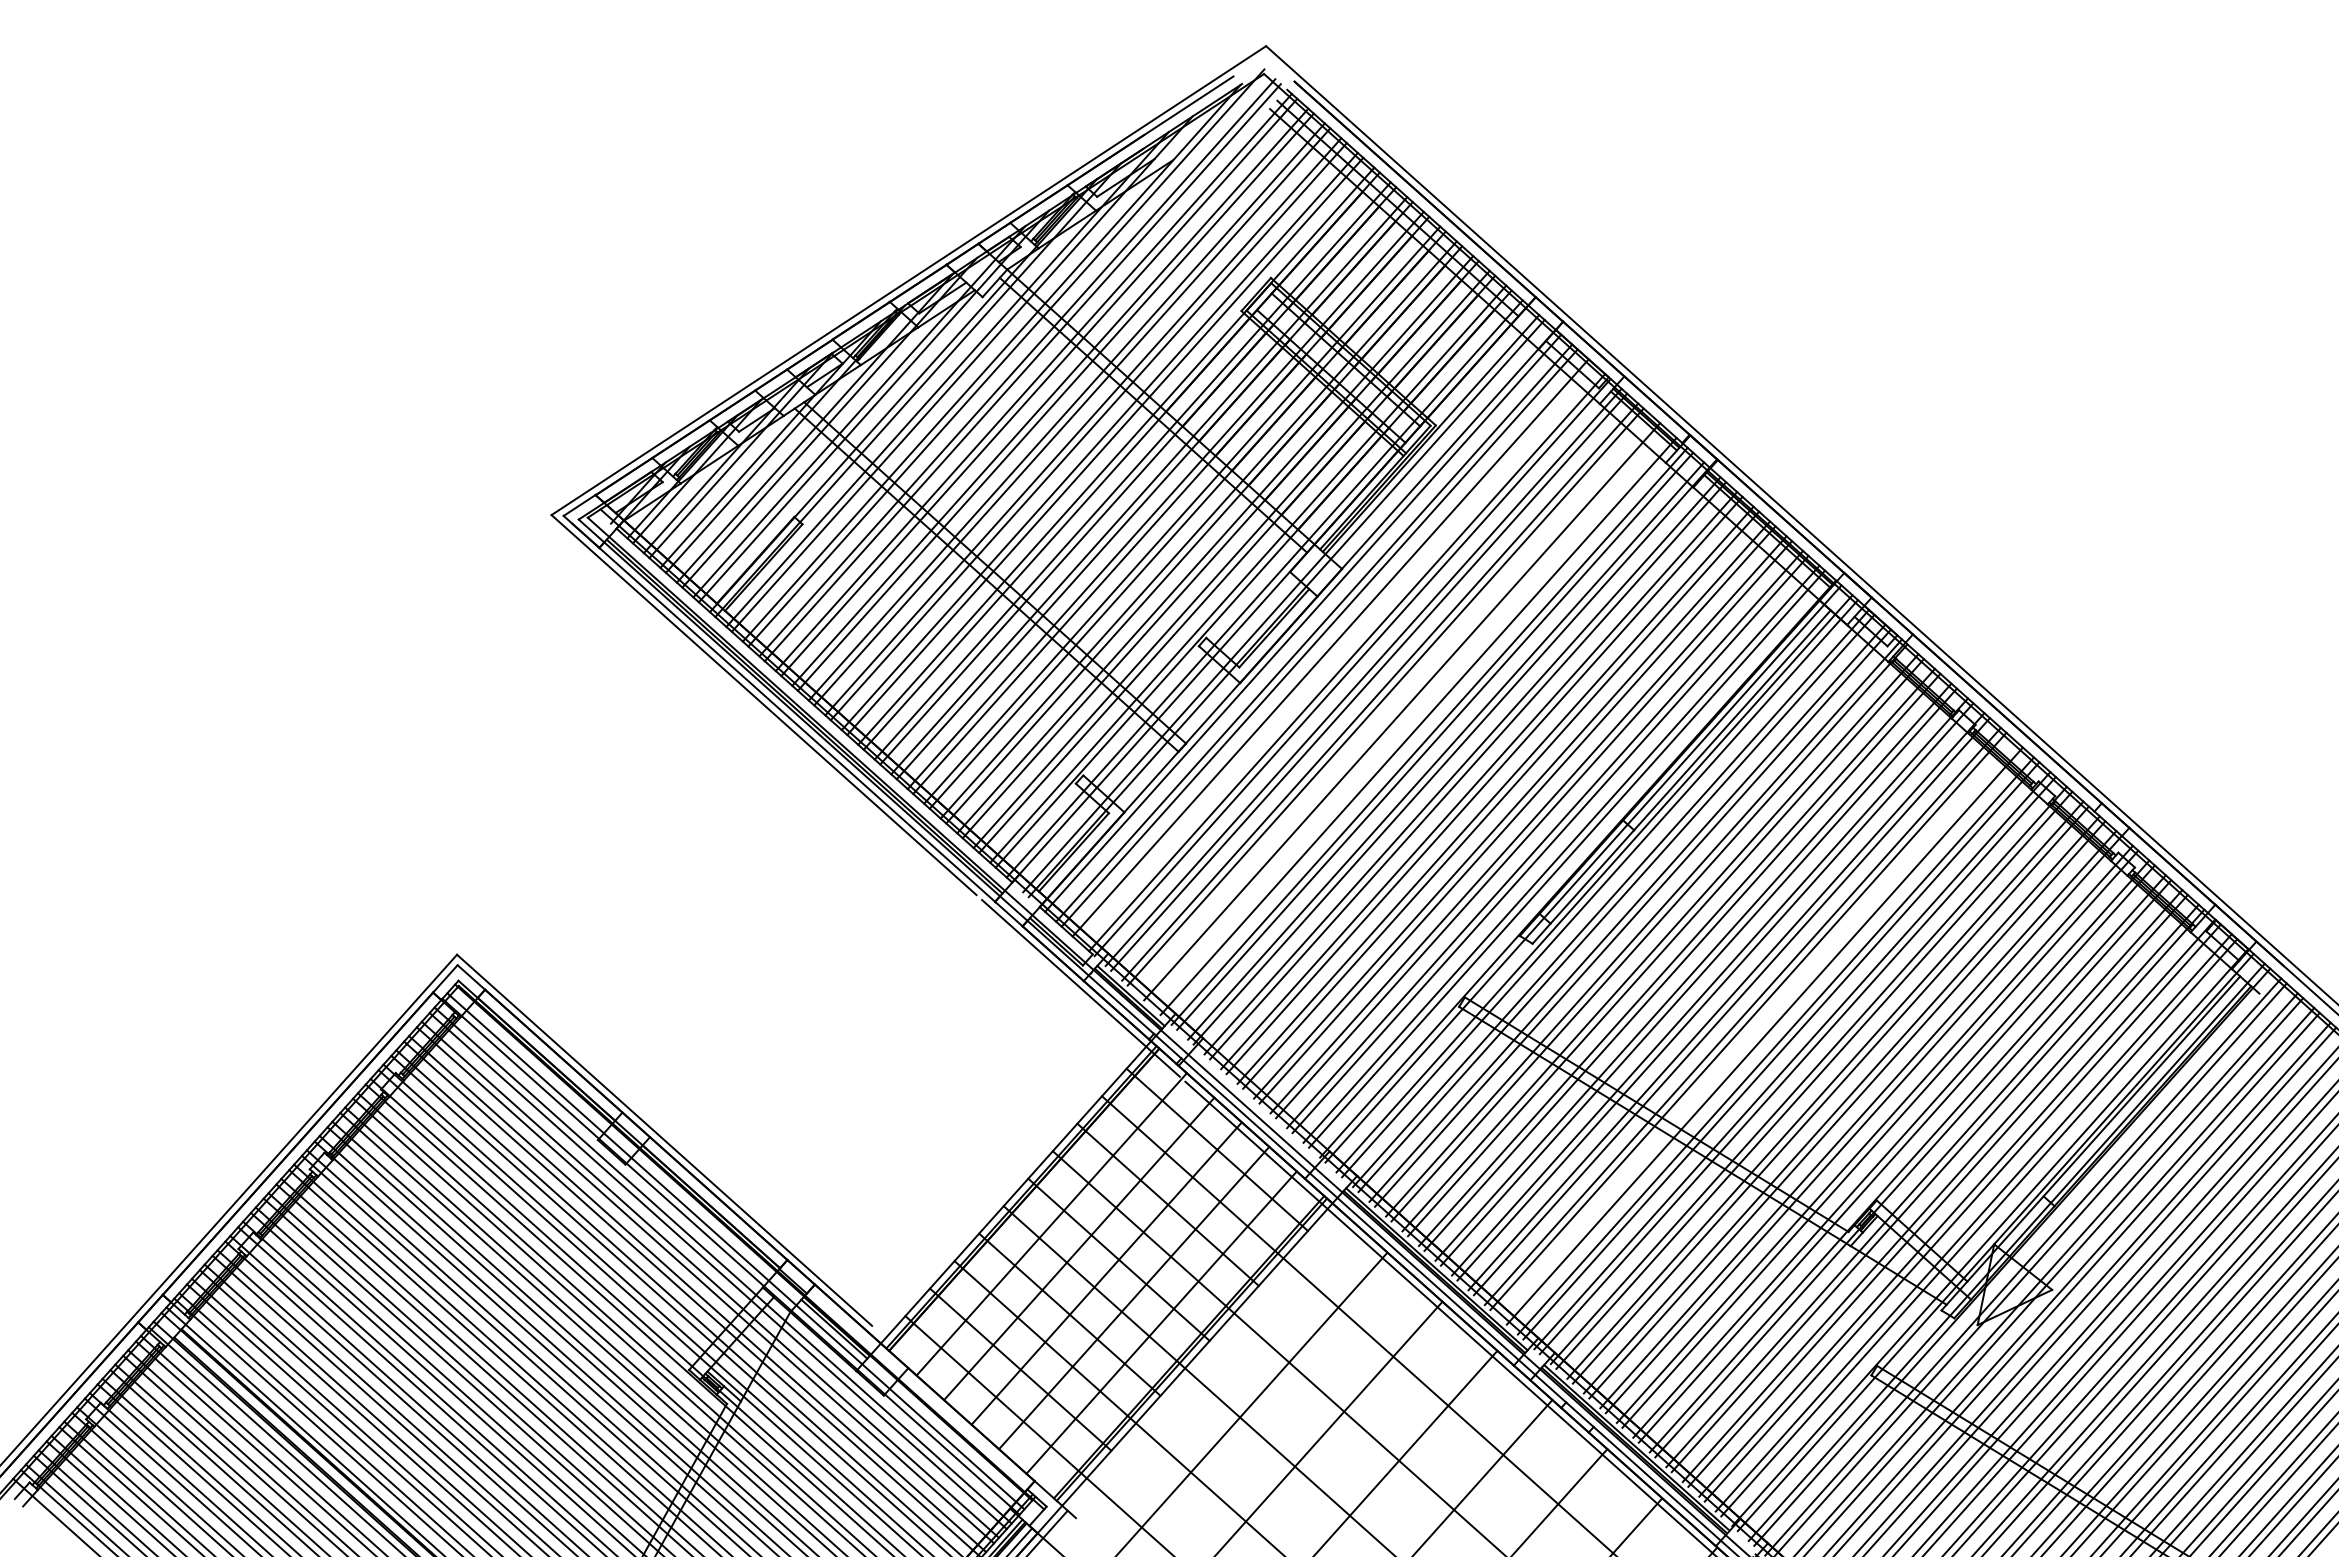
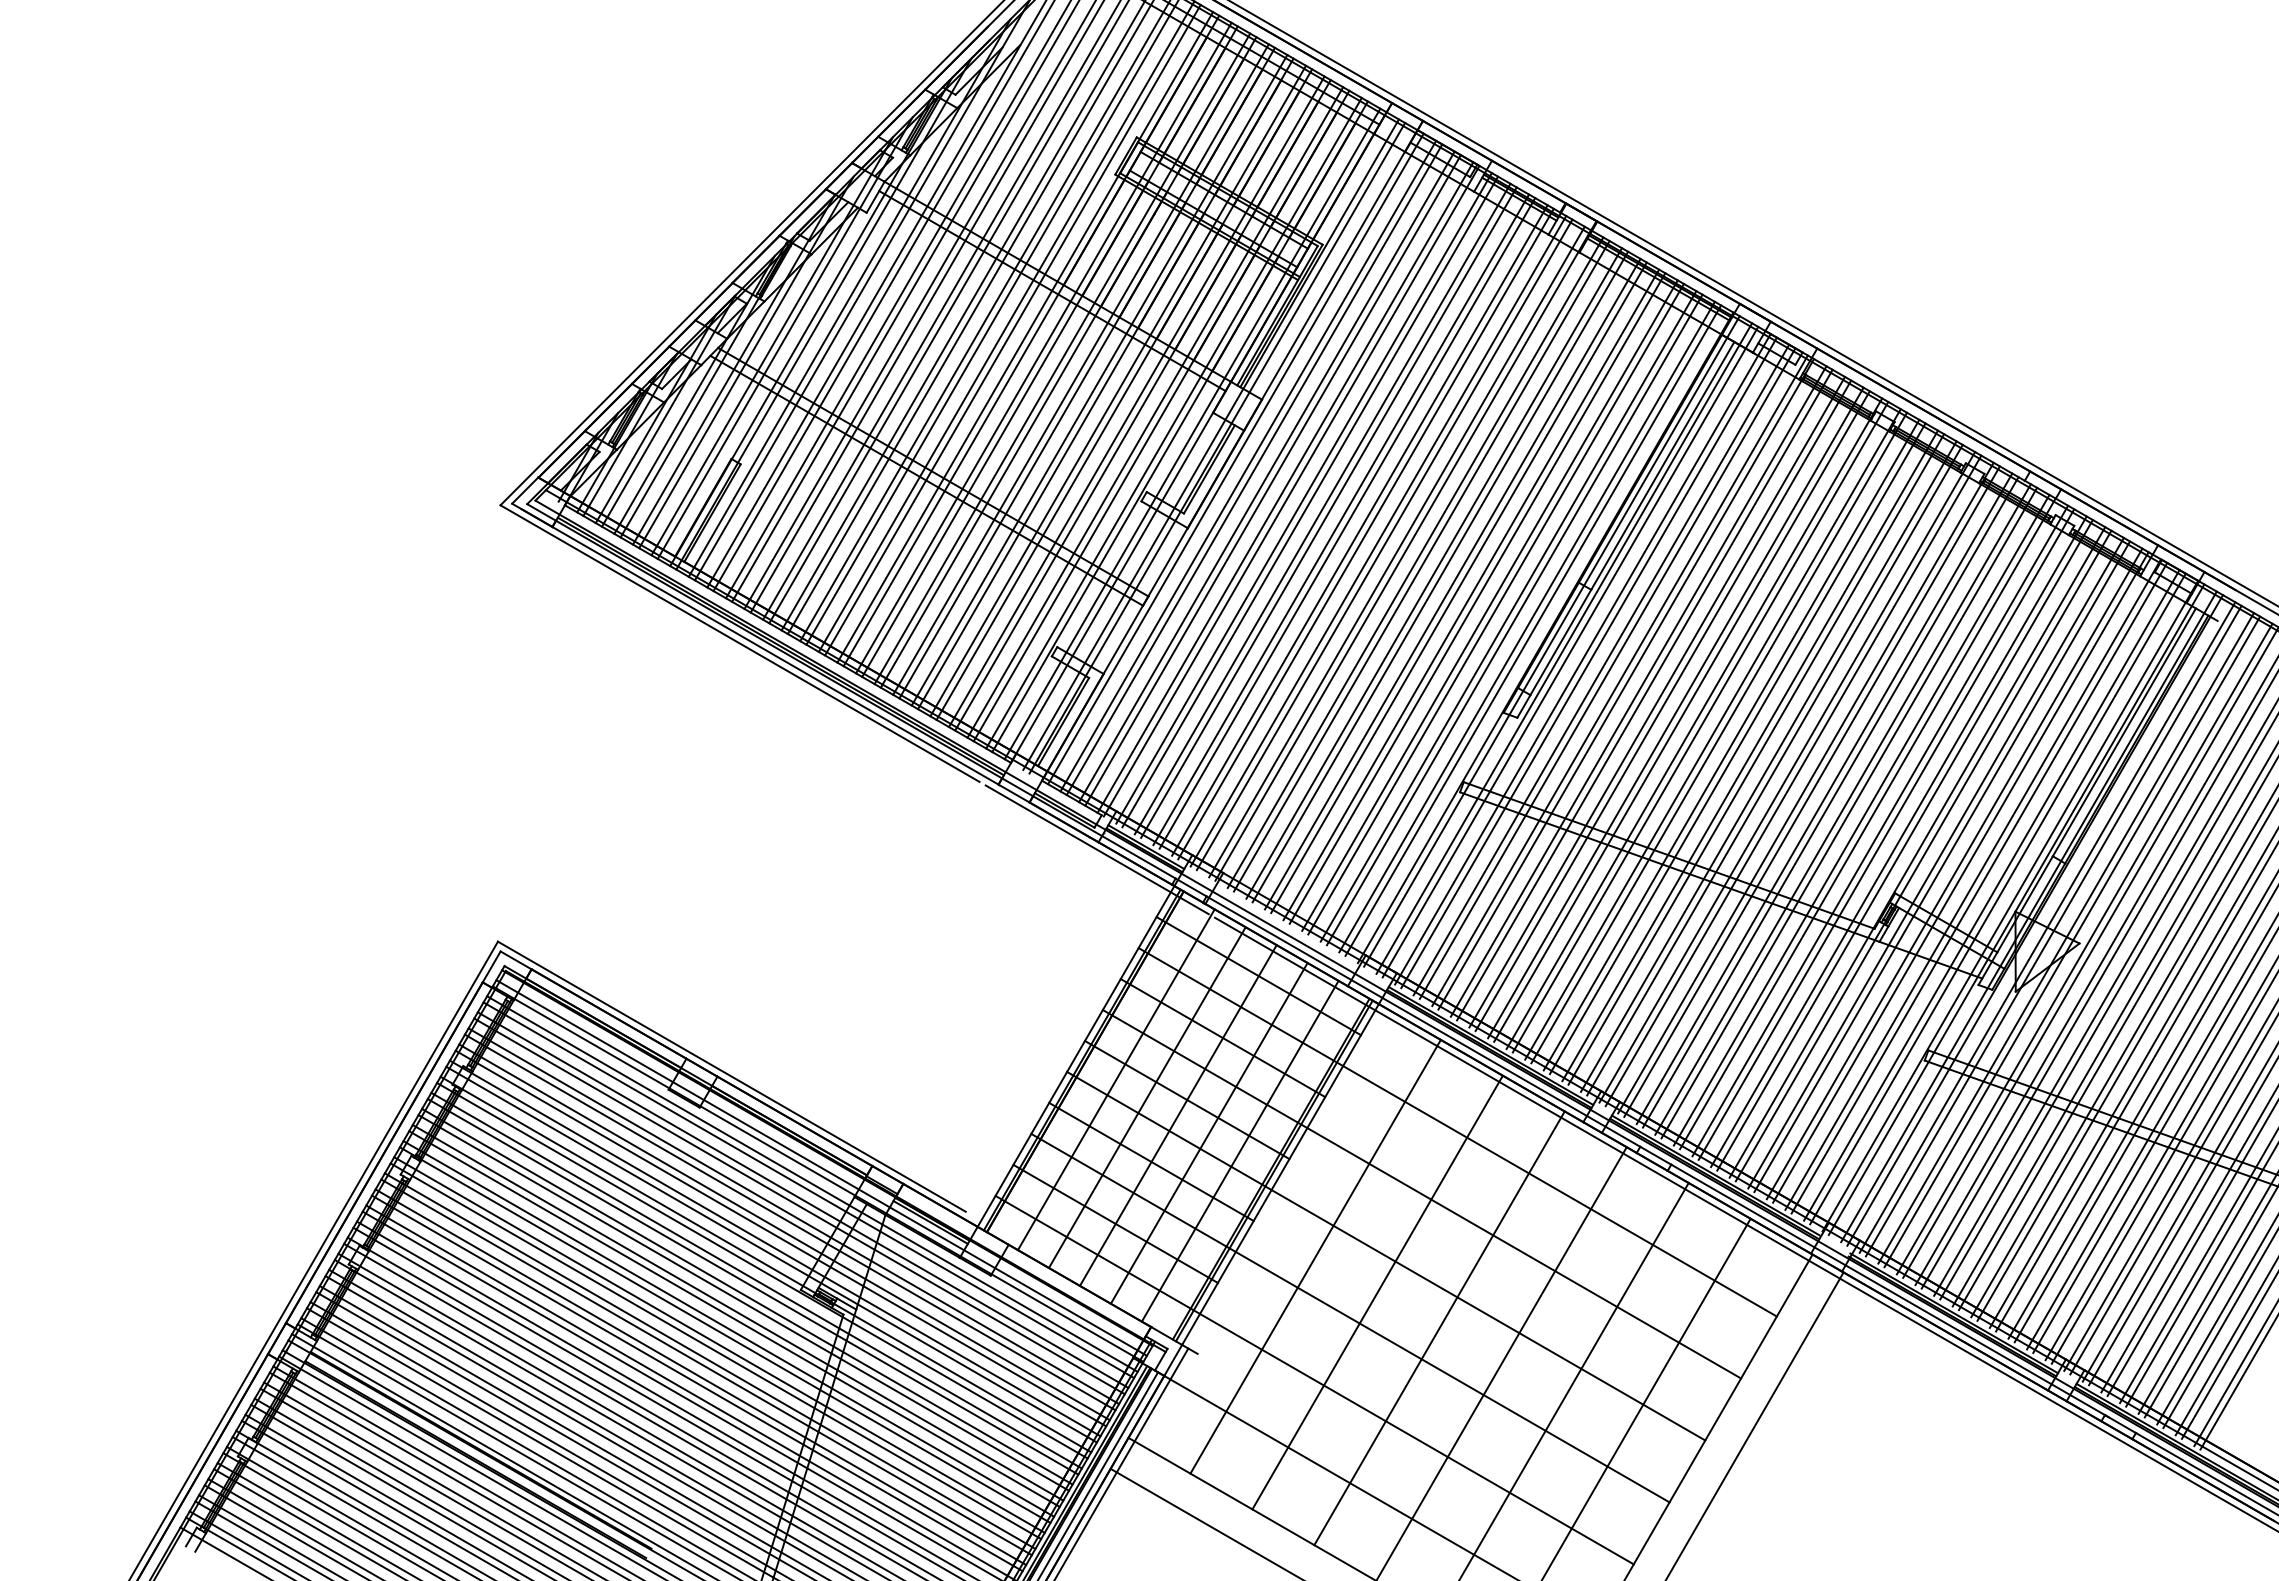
line: (1335, 652) -> (1272, 480), added
line: (1396, 706) -> (1341, 519), added
line: (1412, 721) -> (1359, 530), added
line: (1759, 1030) -> (1750, 755), added

